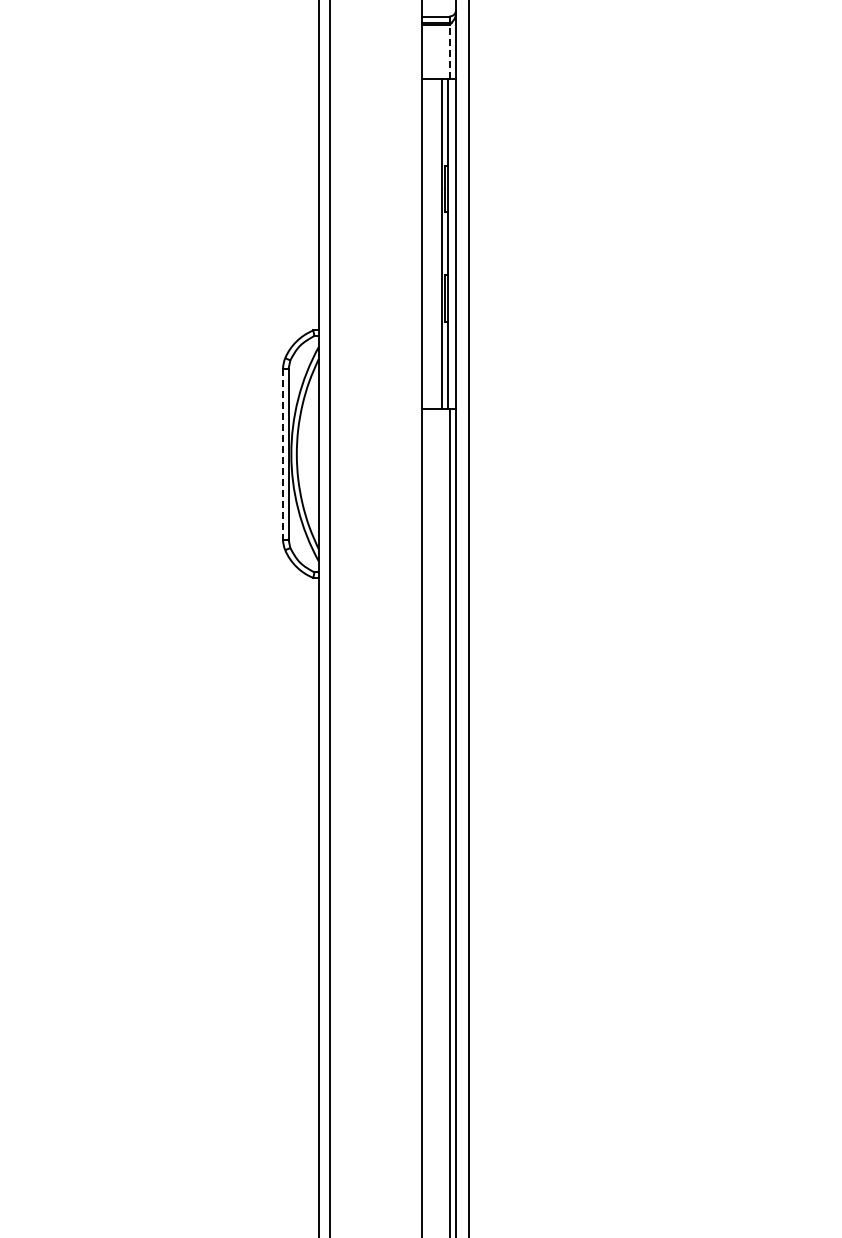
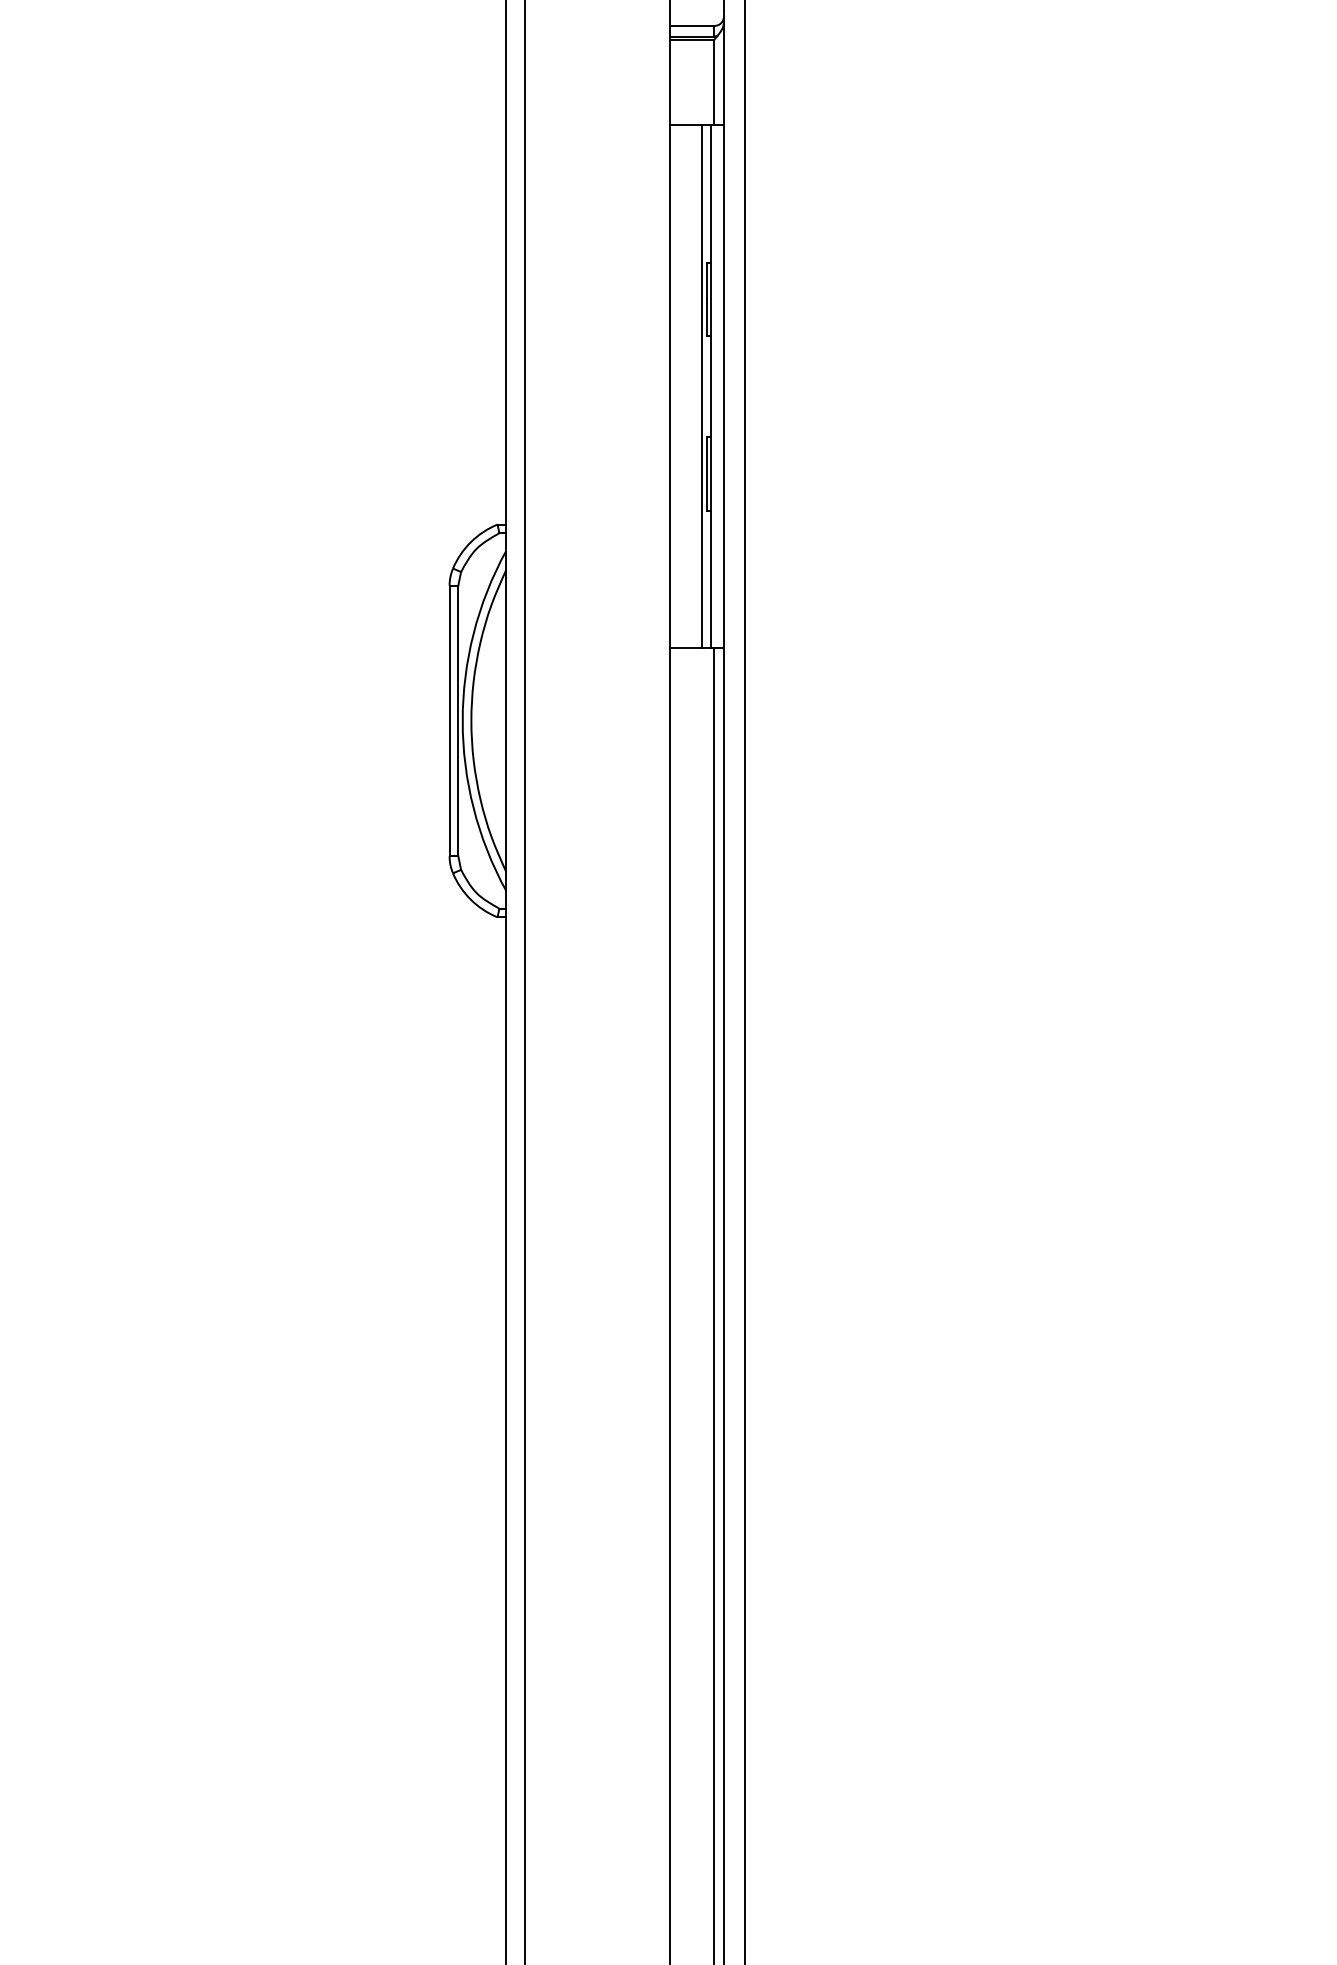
line: (449, 52) -> (713, 83), dashed -> solid
line: (283, 454) -> (450, 721), dashed -> solid

